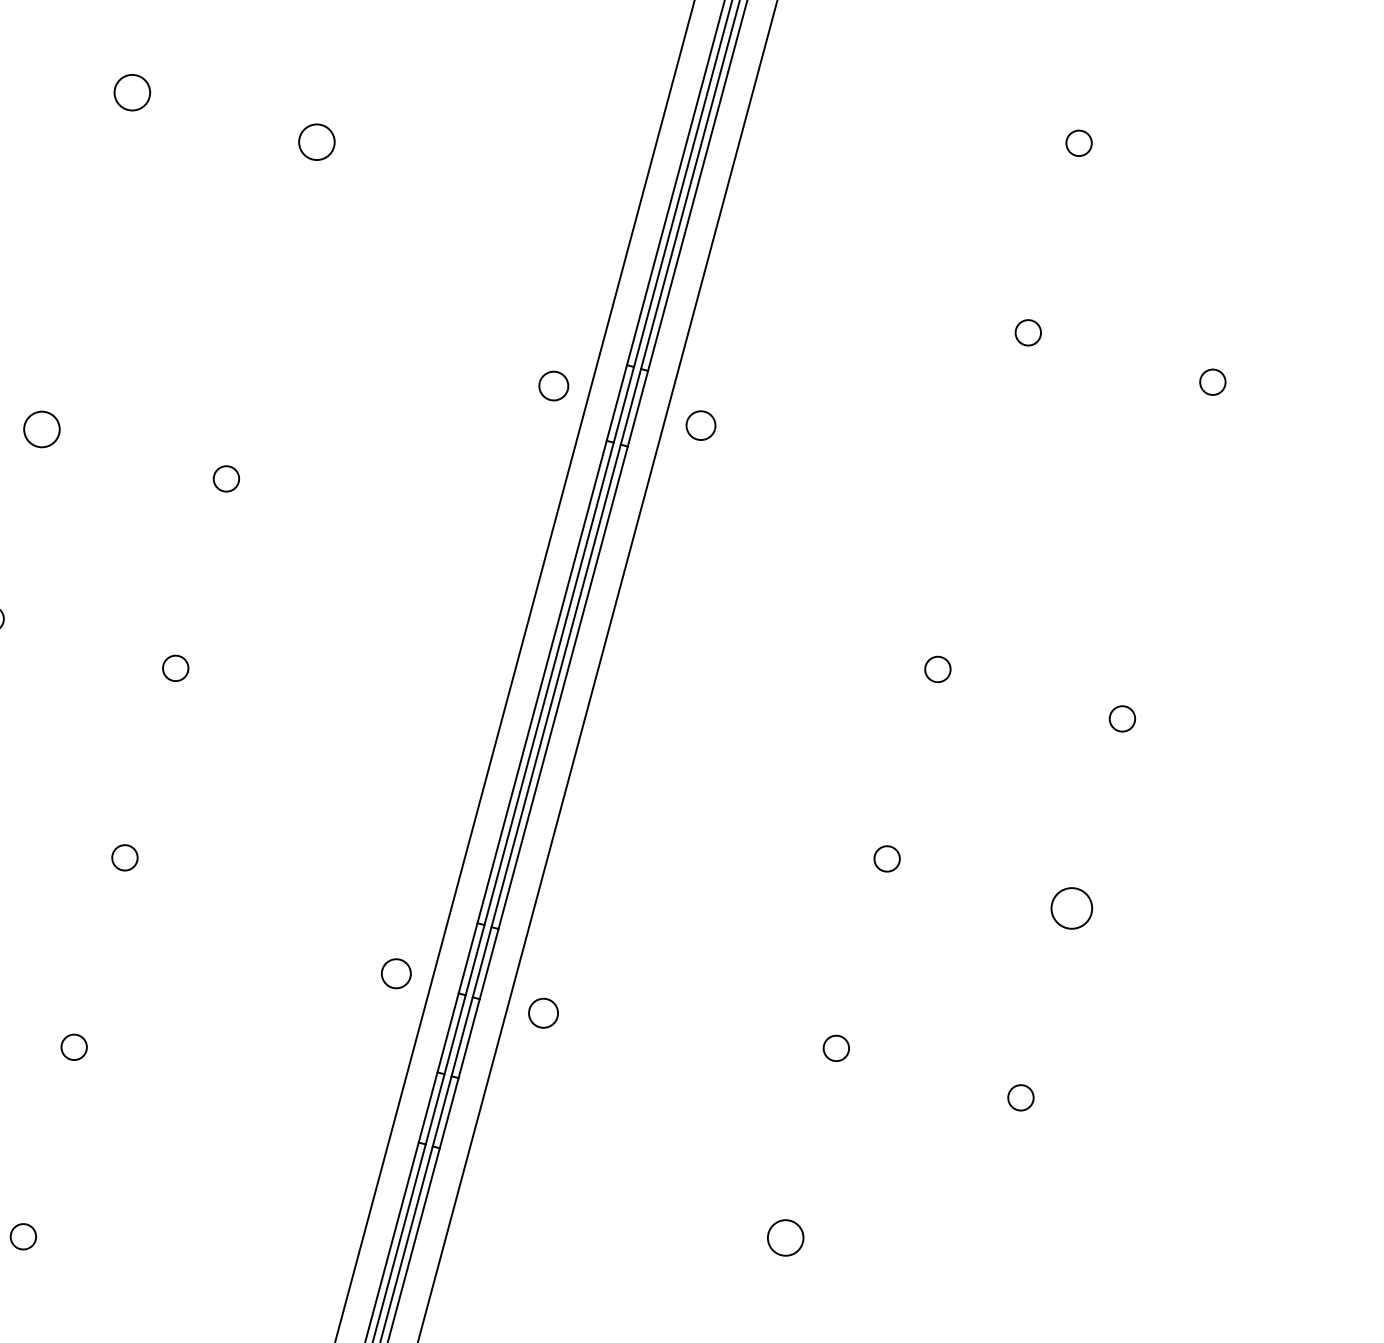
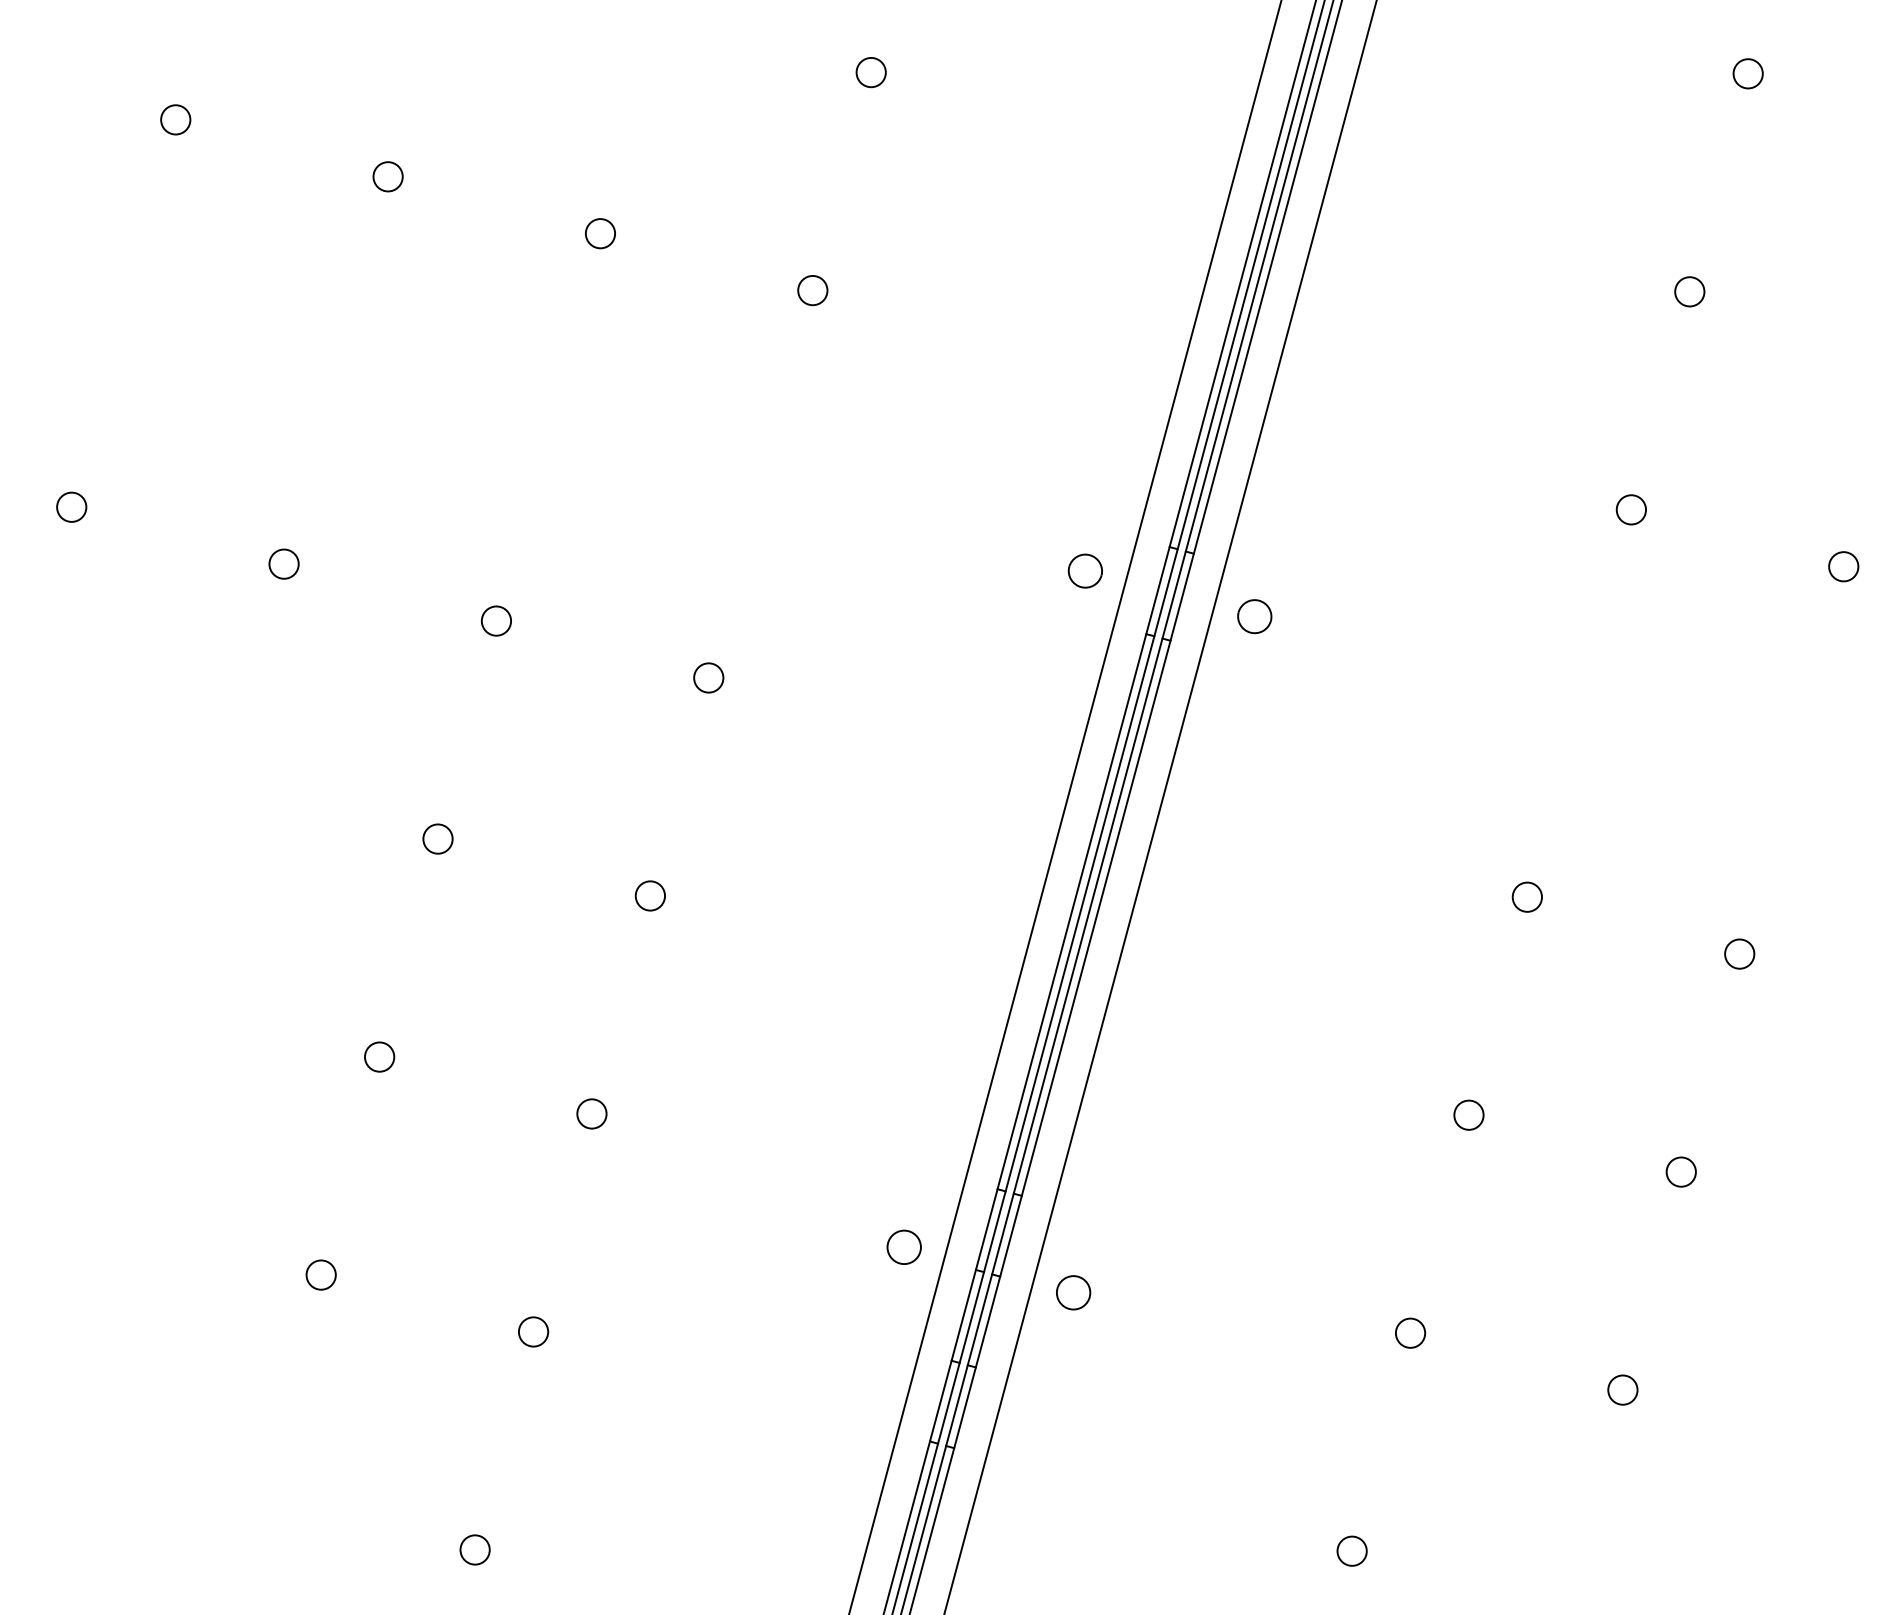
circle: (132, 92) -> (600, 233), size x0.71
circle: (316, 142) -> (812, 290), size x0.71
circle: (41, 428) -> (496, 620), size x0.71
circle: (1071, 907) -> (1680, 1171), size x0.62
circle: (785, 1237) -> (1351, 1550), size x0.71

